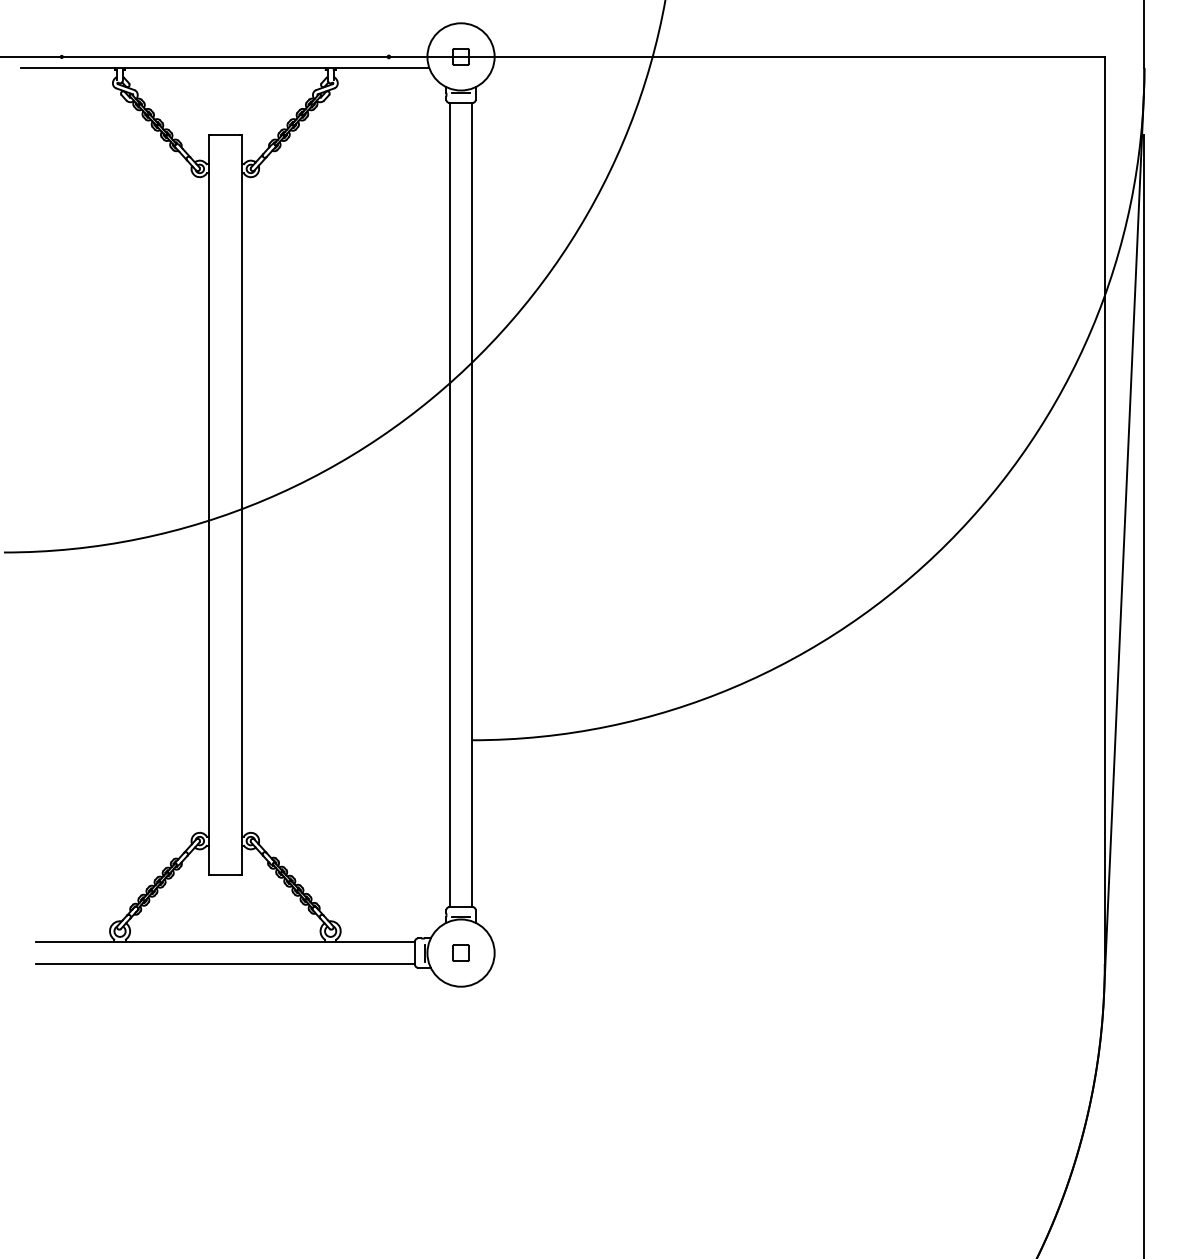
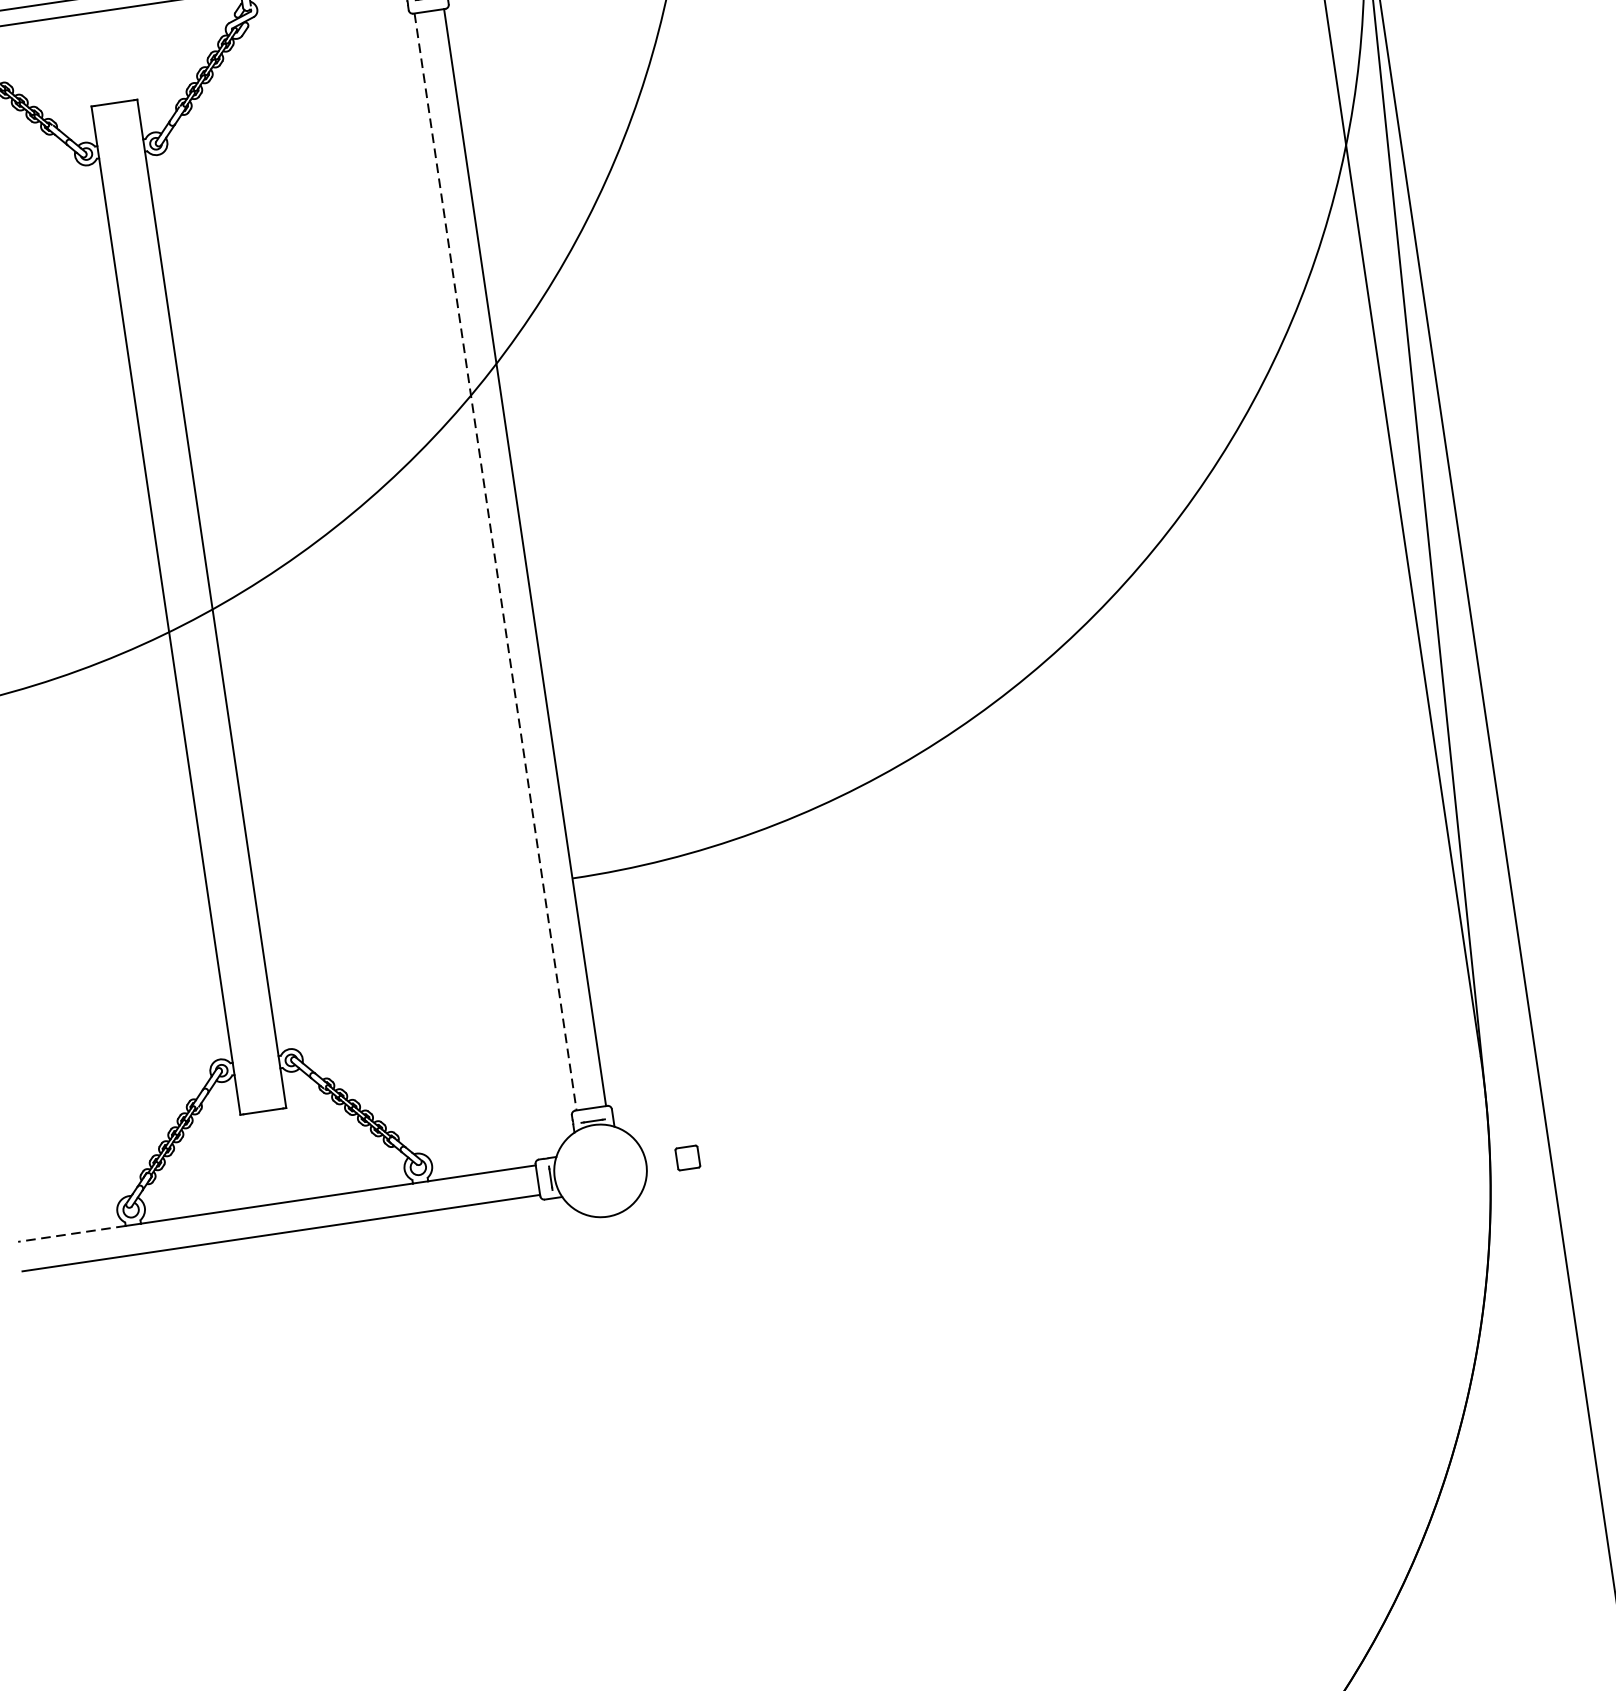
line: (450, 505) -> (496, 562), solid -> dashed
line: (74, 942) -> (71, 1234), solid -> dashed
part: (460, 952) -> (686, 1157), moved

